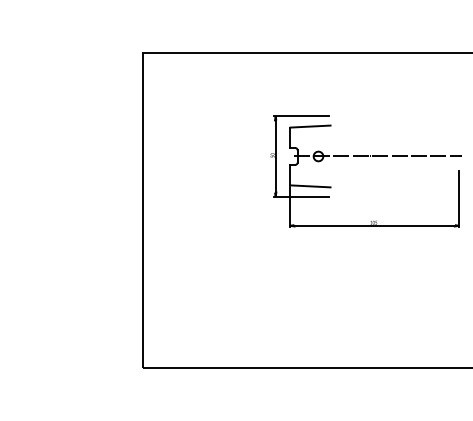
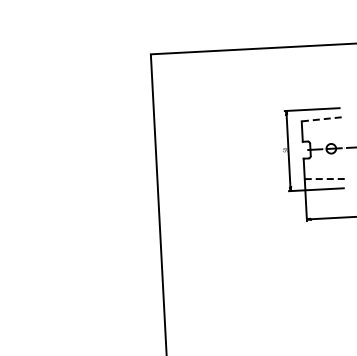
line: (309, 126) -> (320, 119), solid -> dashed
line: (310, 186) -> (324, 179), solid -> dashed

